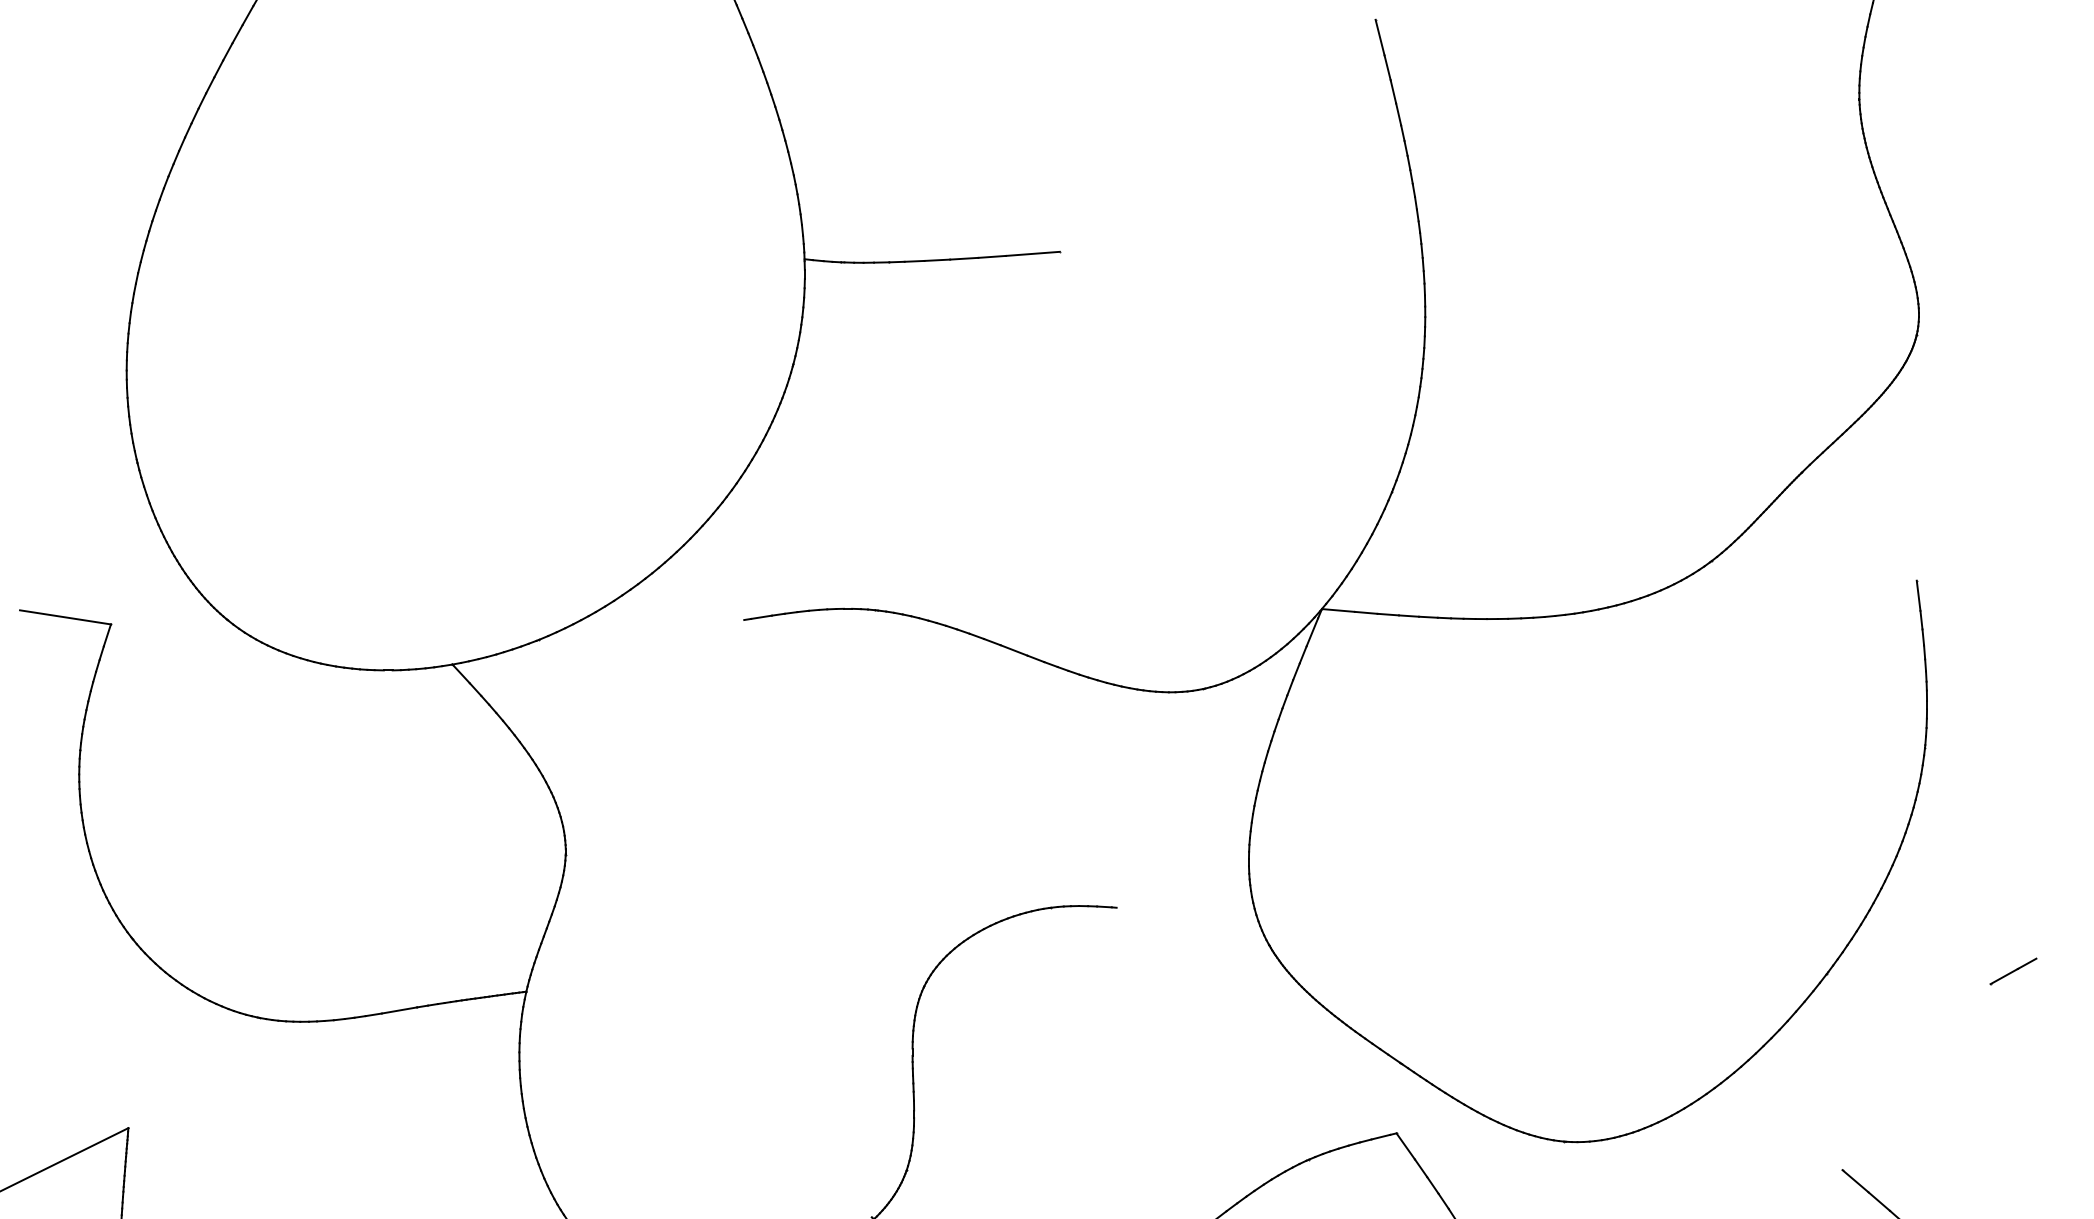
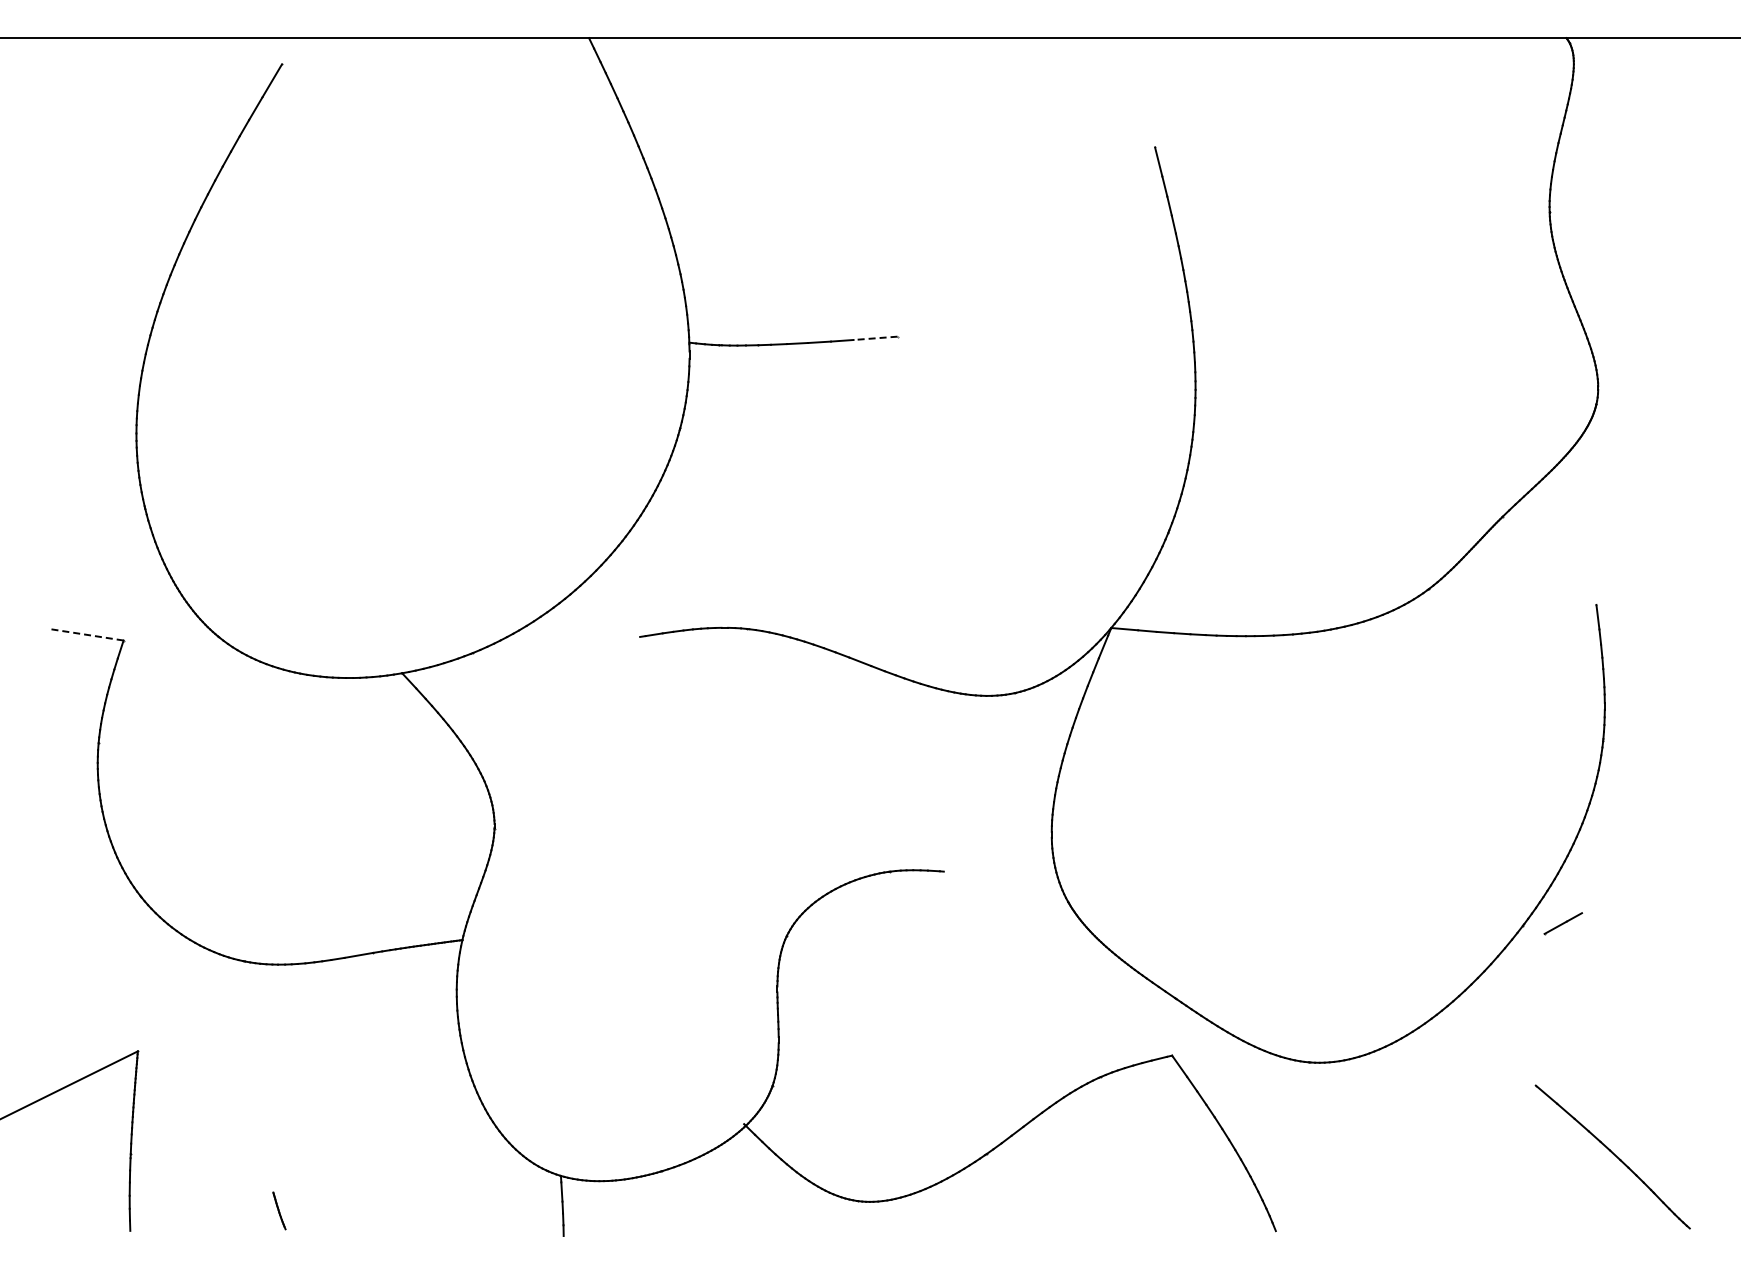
line: (1032, 254) -> (875, 338), solid -> dashed
line: (65, 617) -> (86, 634), solid -> dashed
line: (2012, 971) -> (1562, 923), moved

